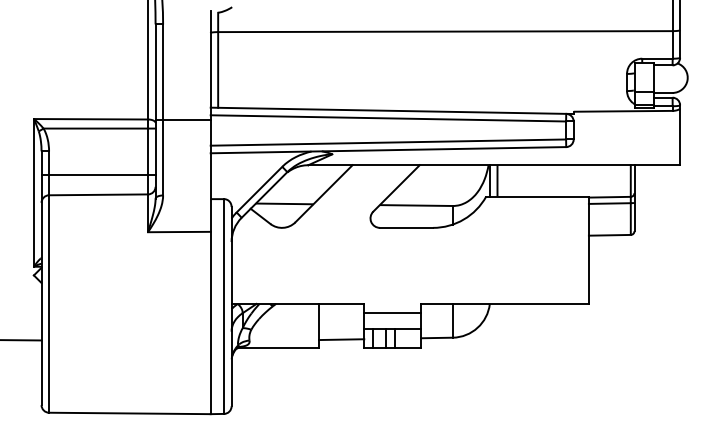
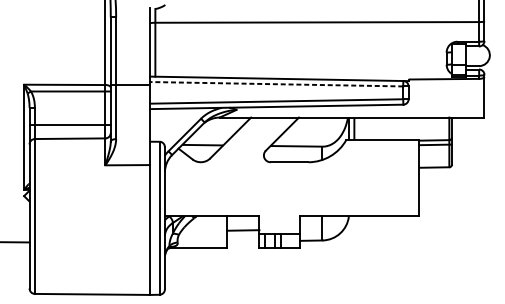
line: (388, 118) -> (276, 84), solid -> dashed
line: (392, 313) -> (279, 223), removed
line: (341, 339) -> (243, 230), moved

